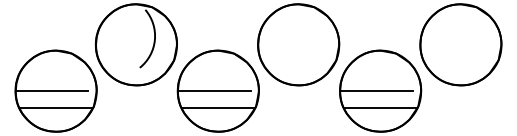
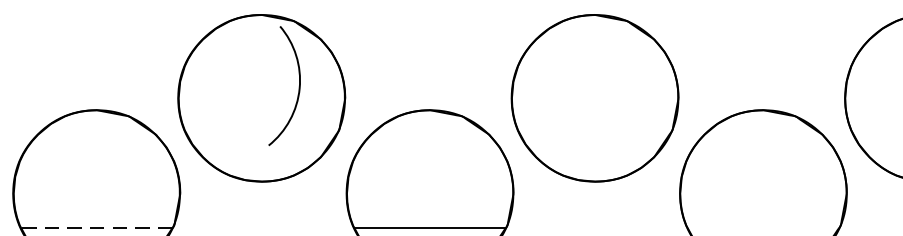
line: (51, 90) -> (87, 192), removed
line: (214, 90) -> (422, 192), removed
line: (376, 90) -> (754, 192), removed
line: (56, 108) -> (97, 229), solid -> dashed
line: (380, 108) -> (763, 229), removed

